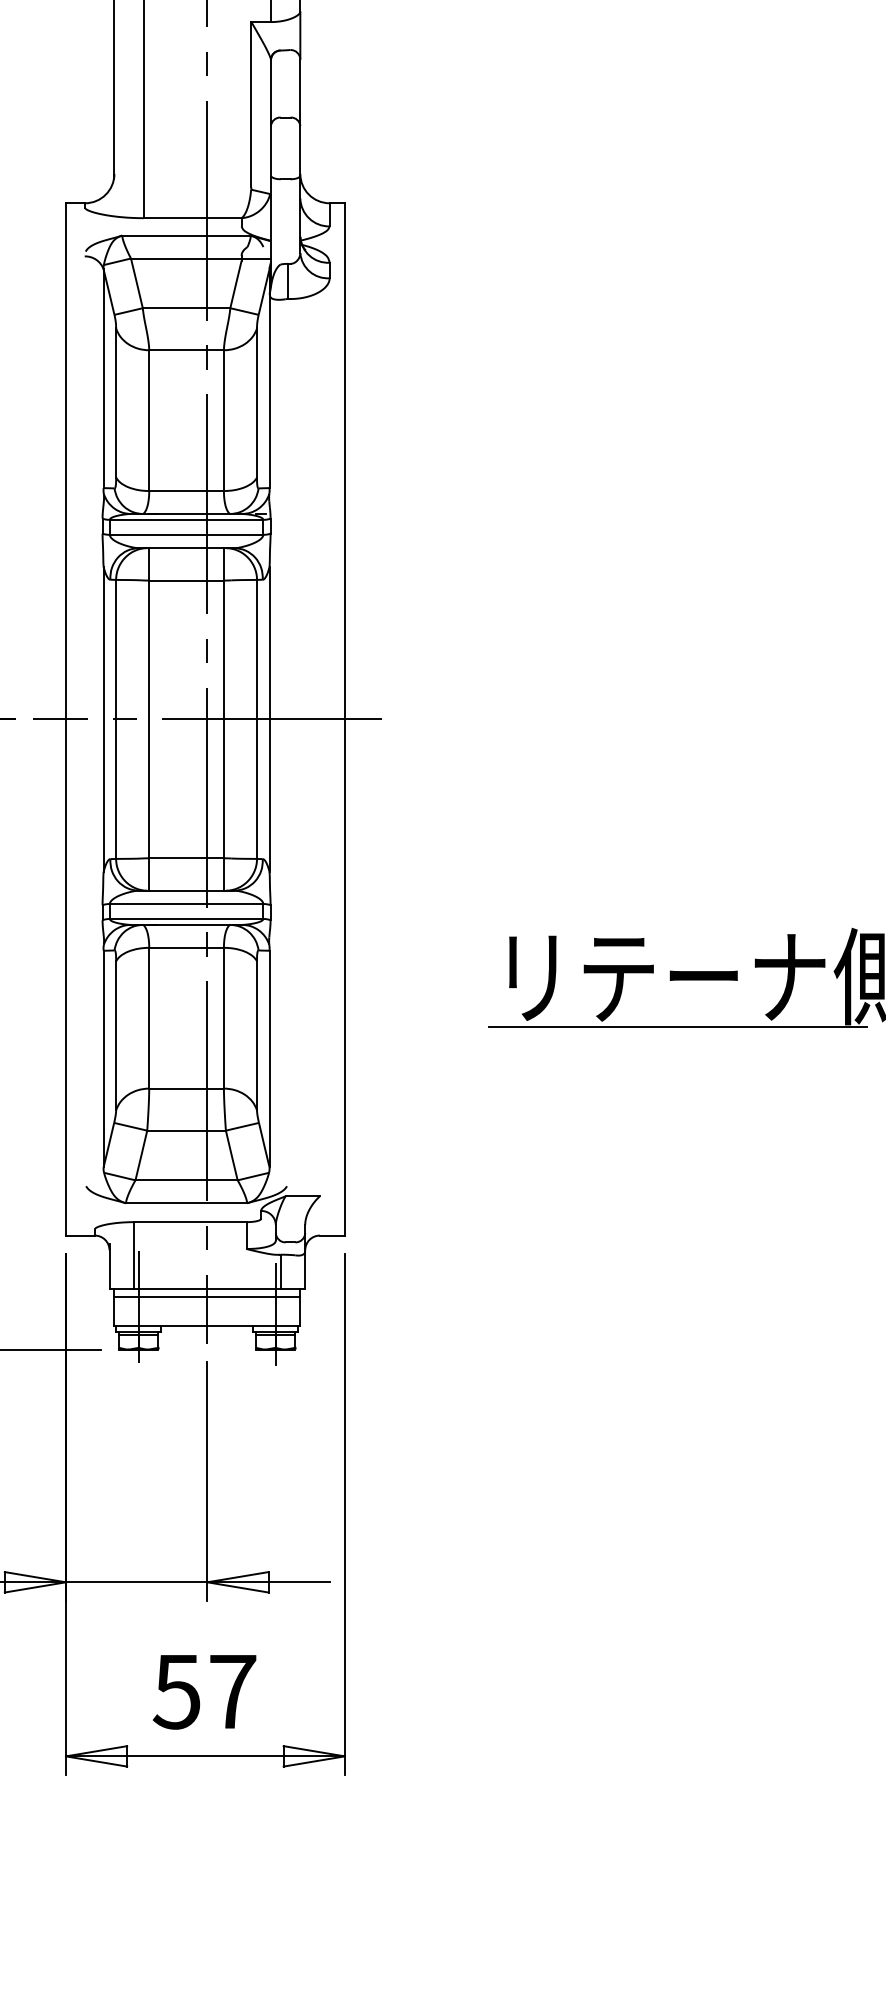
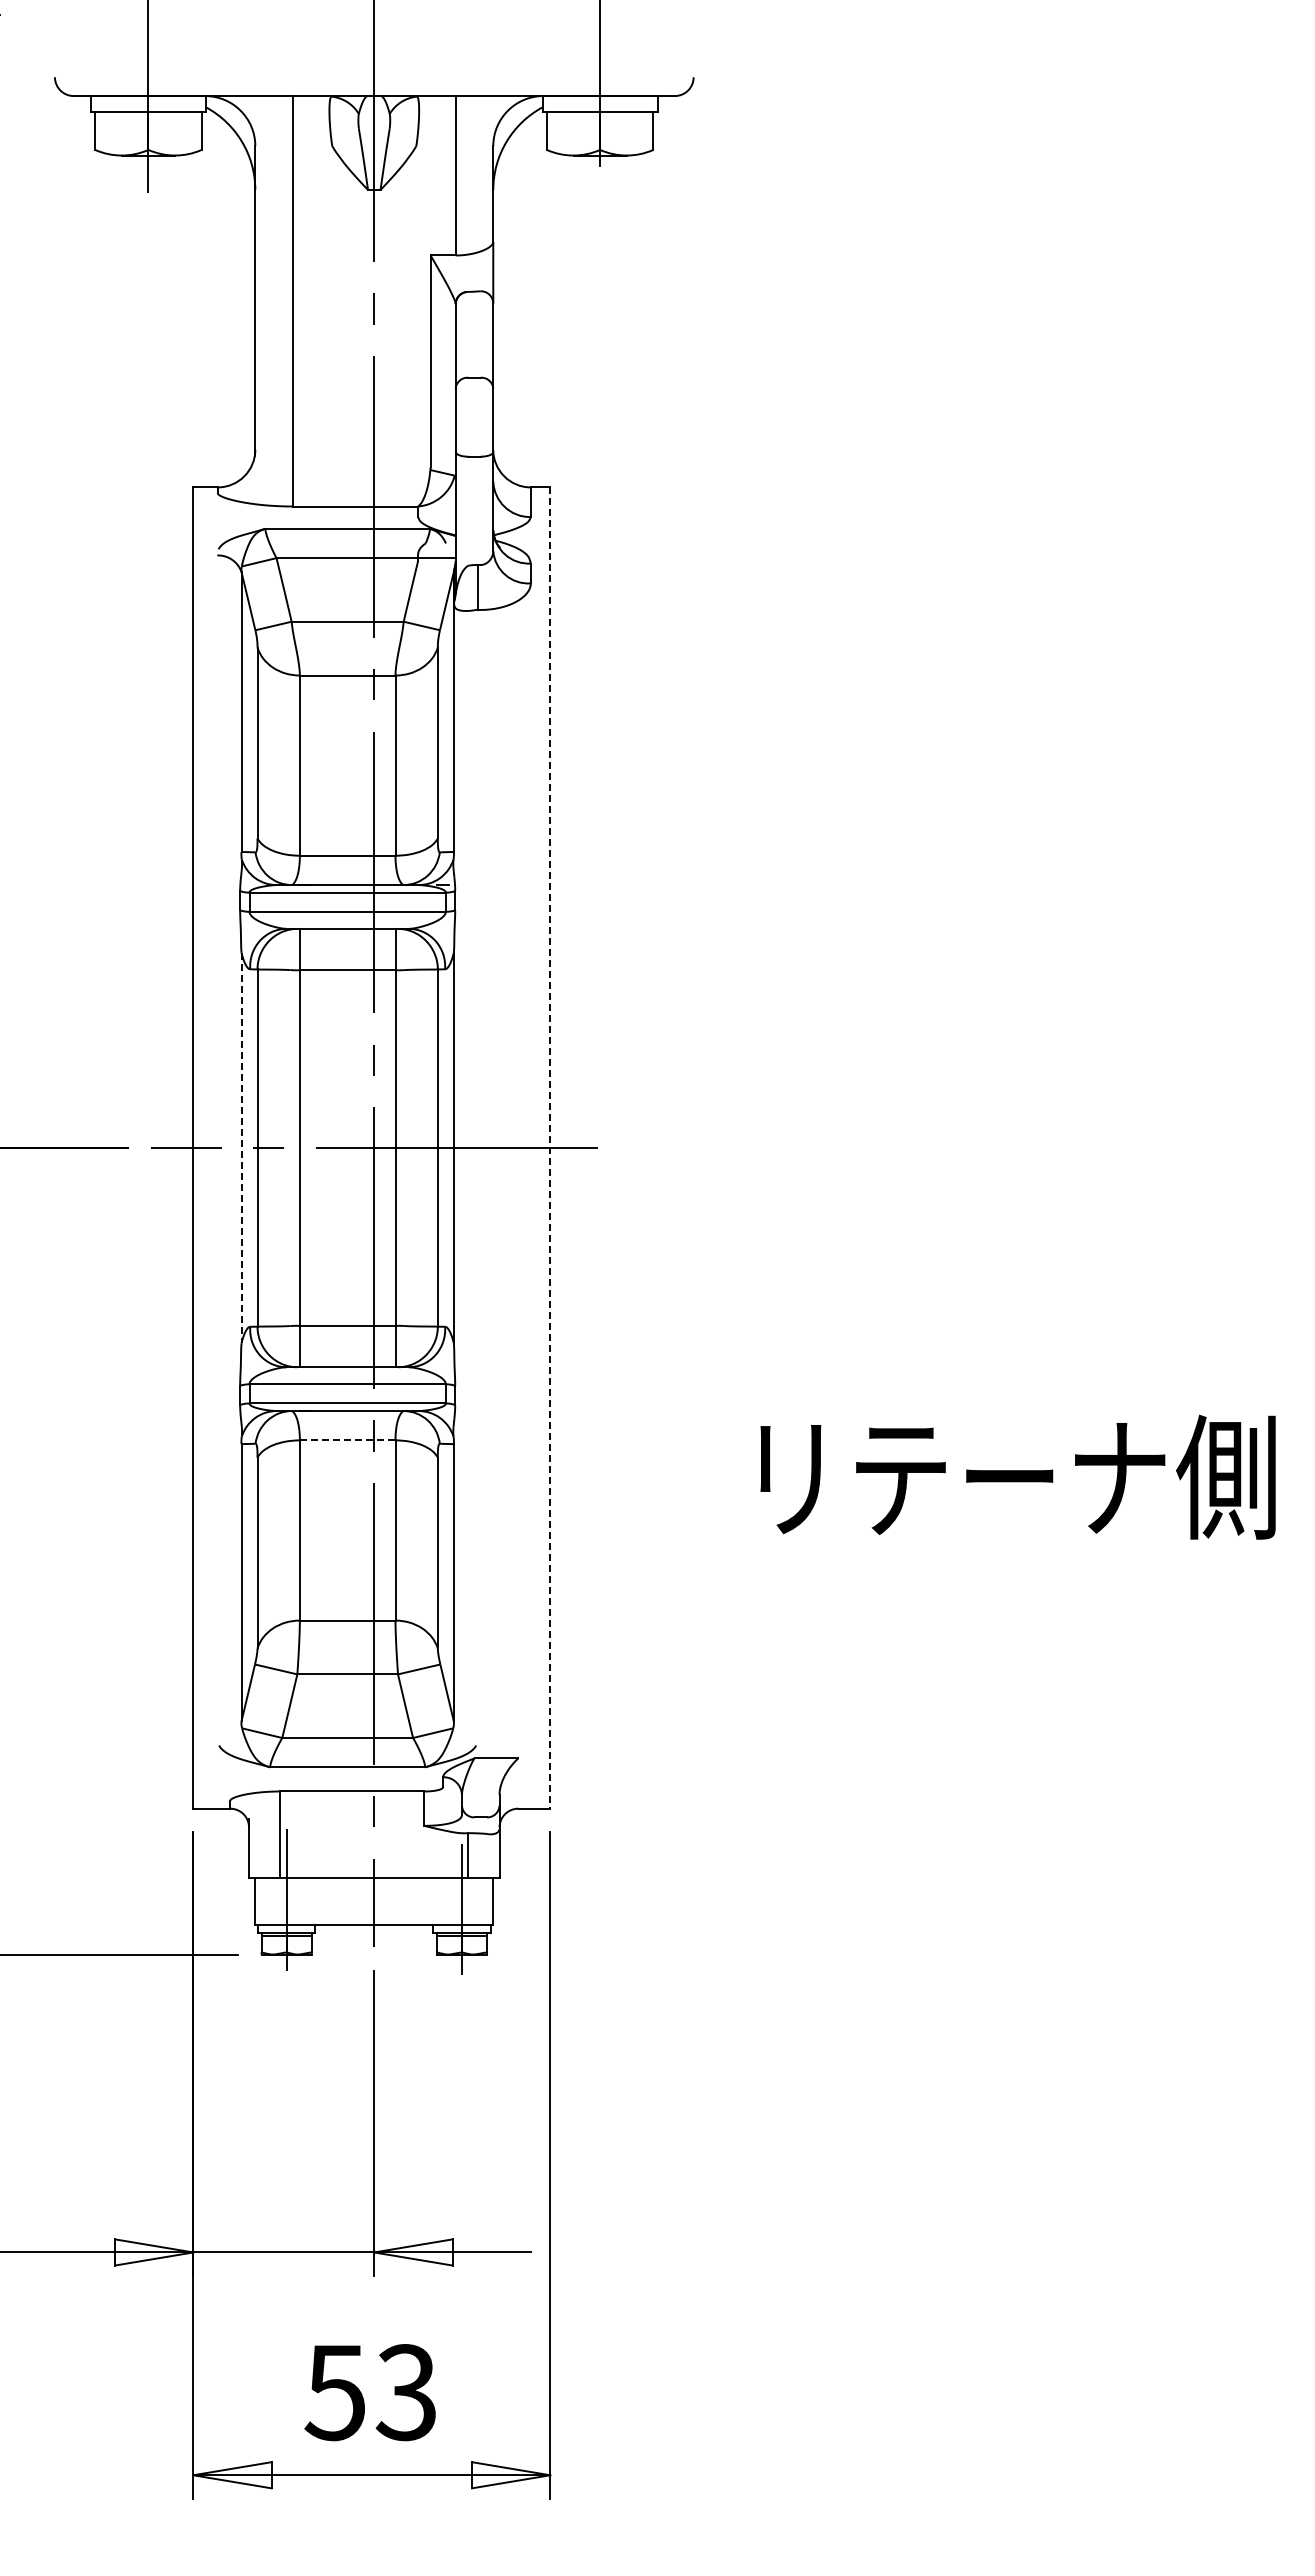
line: (103, 719) -> (241, 1148), solid -> dashed
line: (345, 719) -> (550, 1148), solid -> dashed
line: (186, 947) -> (347, 1440), solid -> dashed
line: (677, 1026) -> (976, 1541), removed
line: (207, 1296) -> (374, 1886), removed
text: (231, 1691) -> (405, 2392), 57 -> 53

